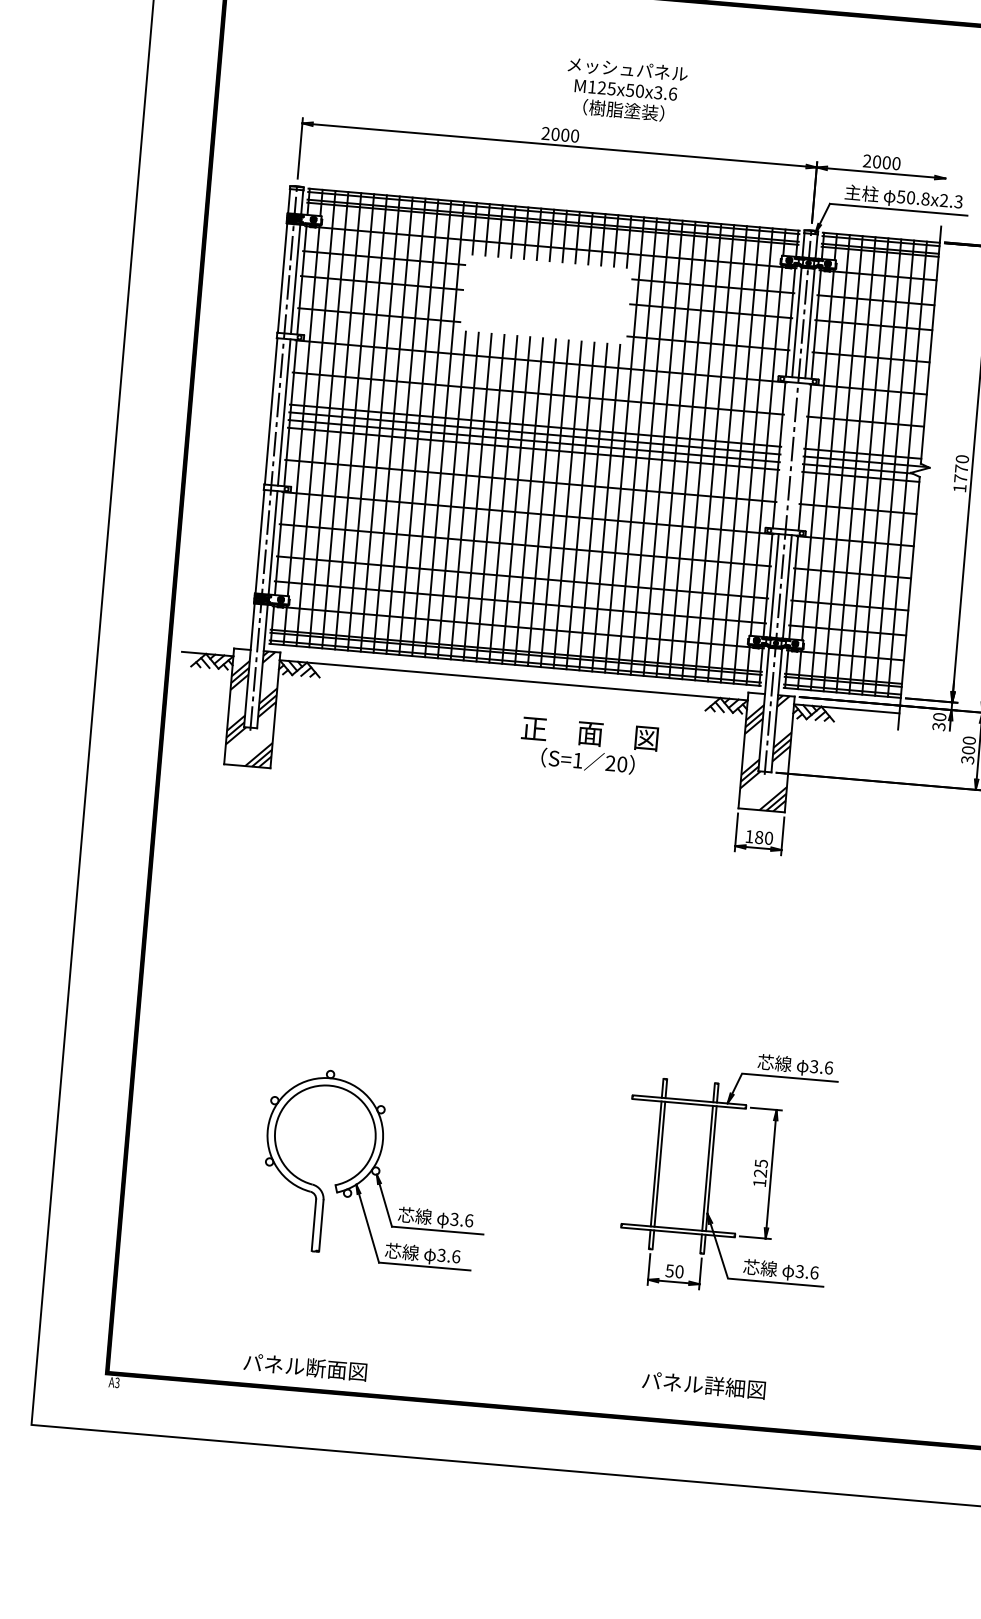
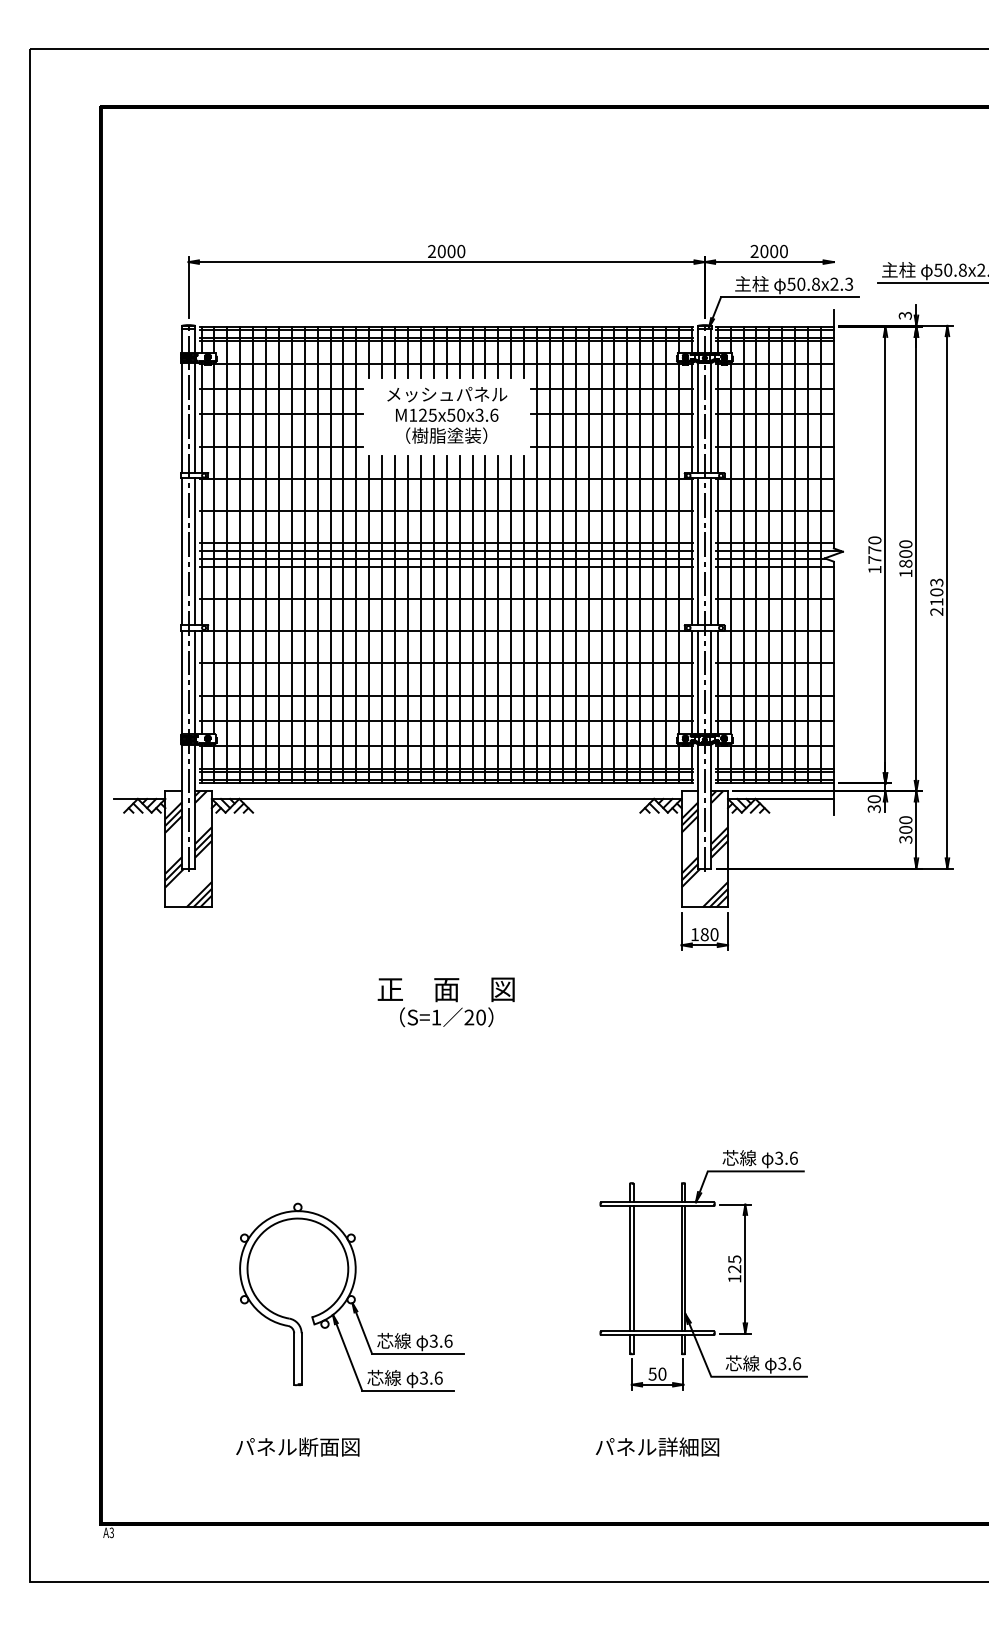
text: (626, 90) -> (447, 415), moved
line: (785, 455) -> (698, 551), added
line: (798, 456) -> (711, 551), added
text: (588, 746) -> (445, 1002), moved
text: (305, 1366) -> (297, 1446), moved
text: (704, 1384) -> (657, 1446), moved

